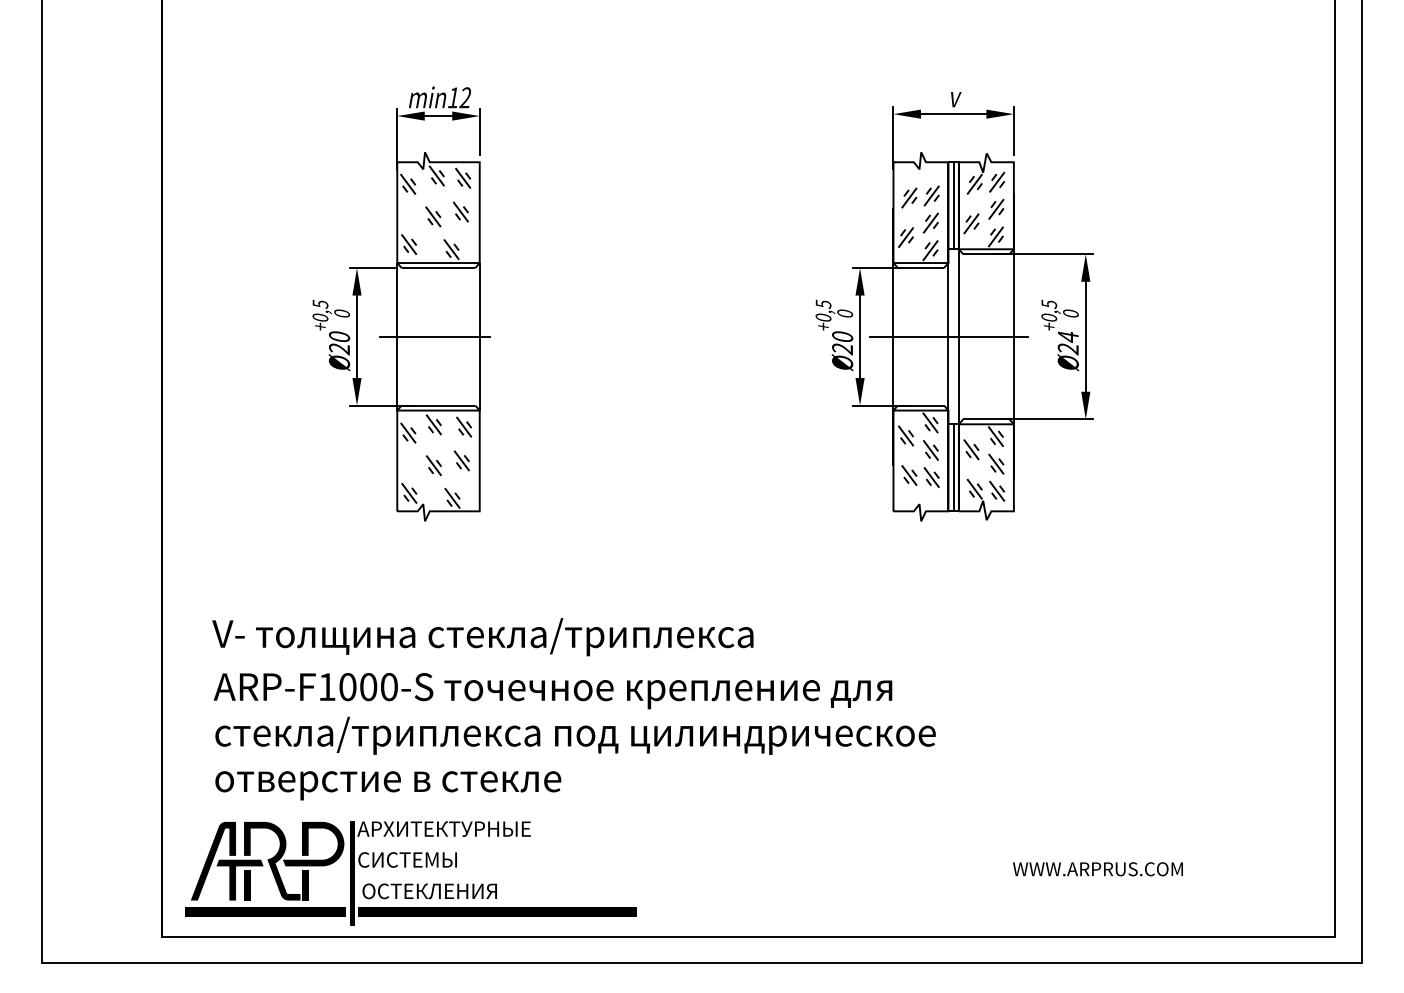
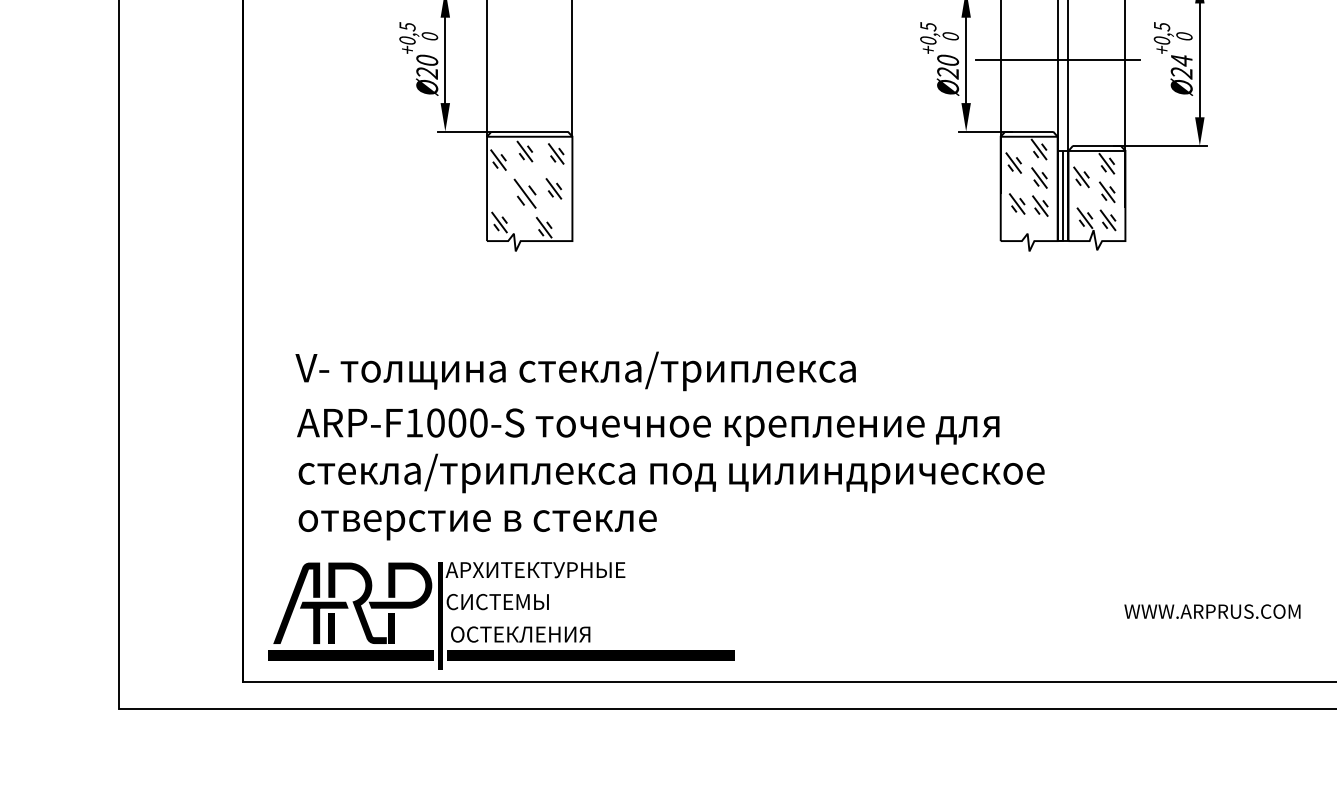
line: (434, 336) -> (525, 60), removed
part: (433, 465) -> (524, 193), size x1.4

